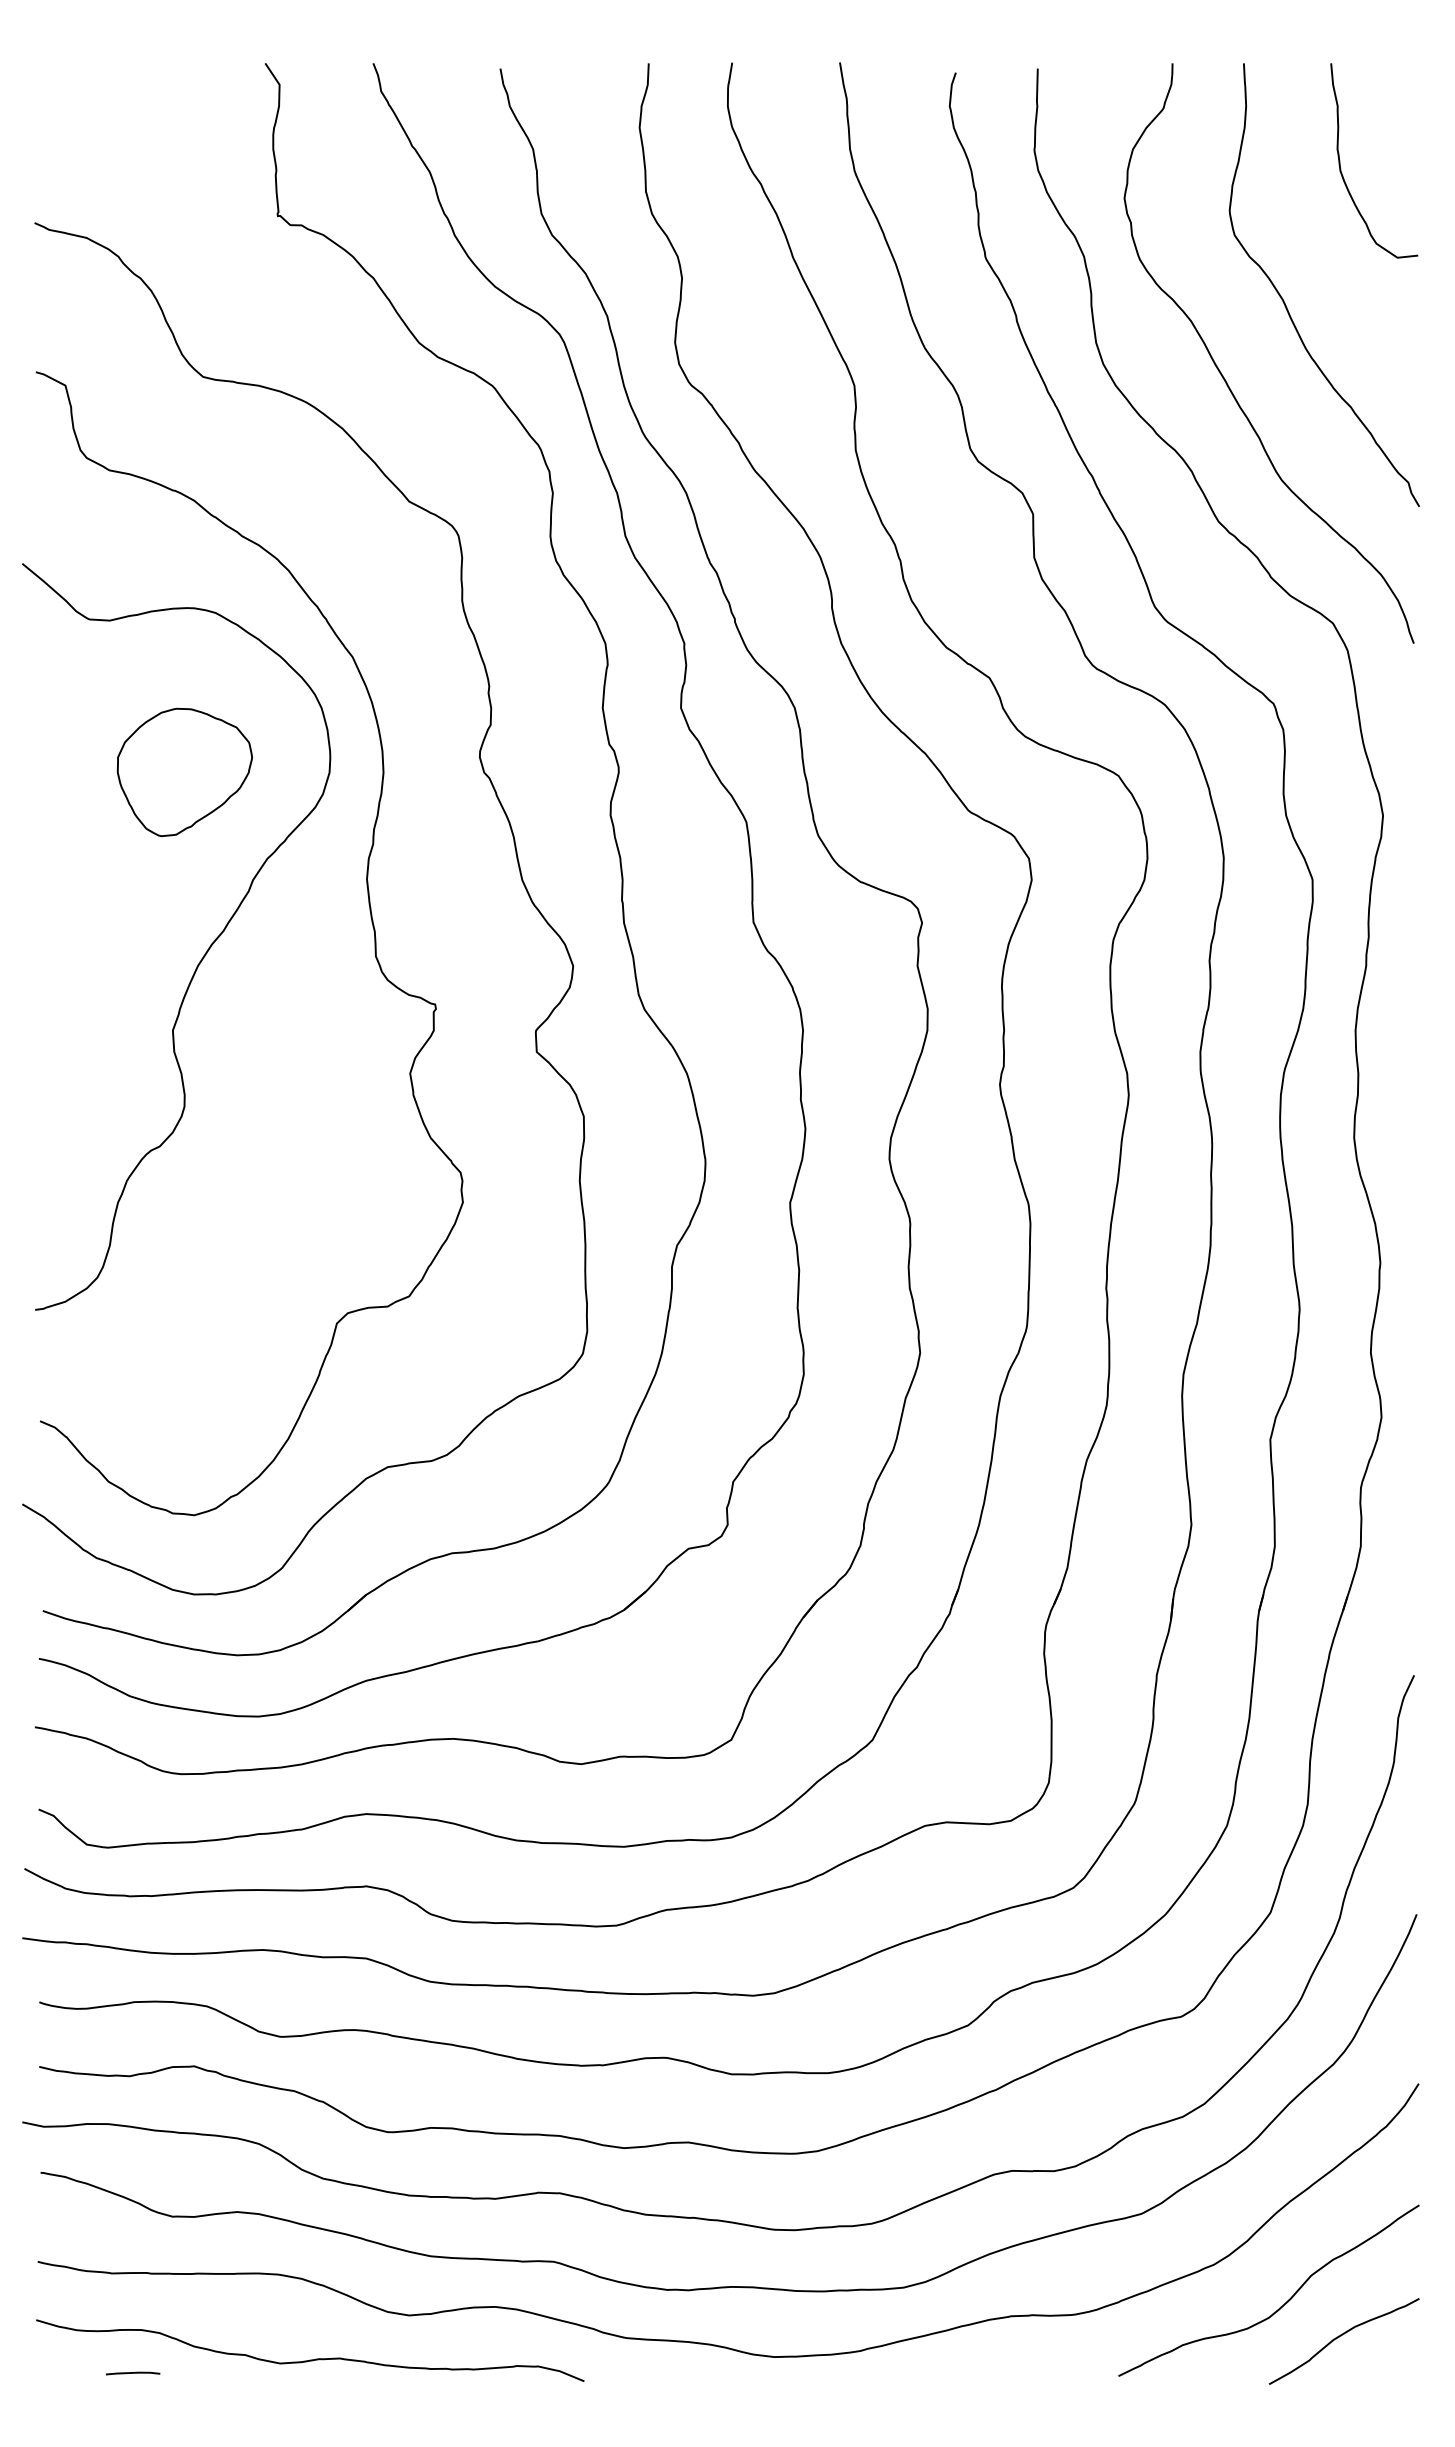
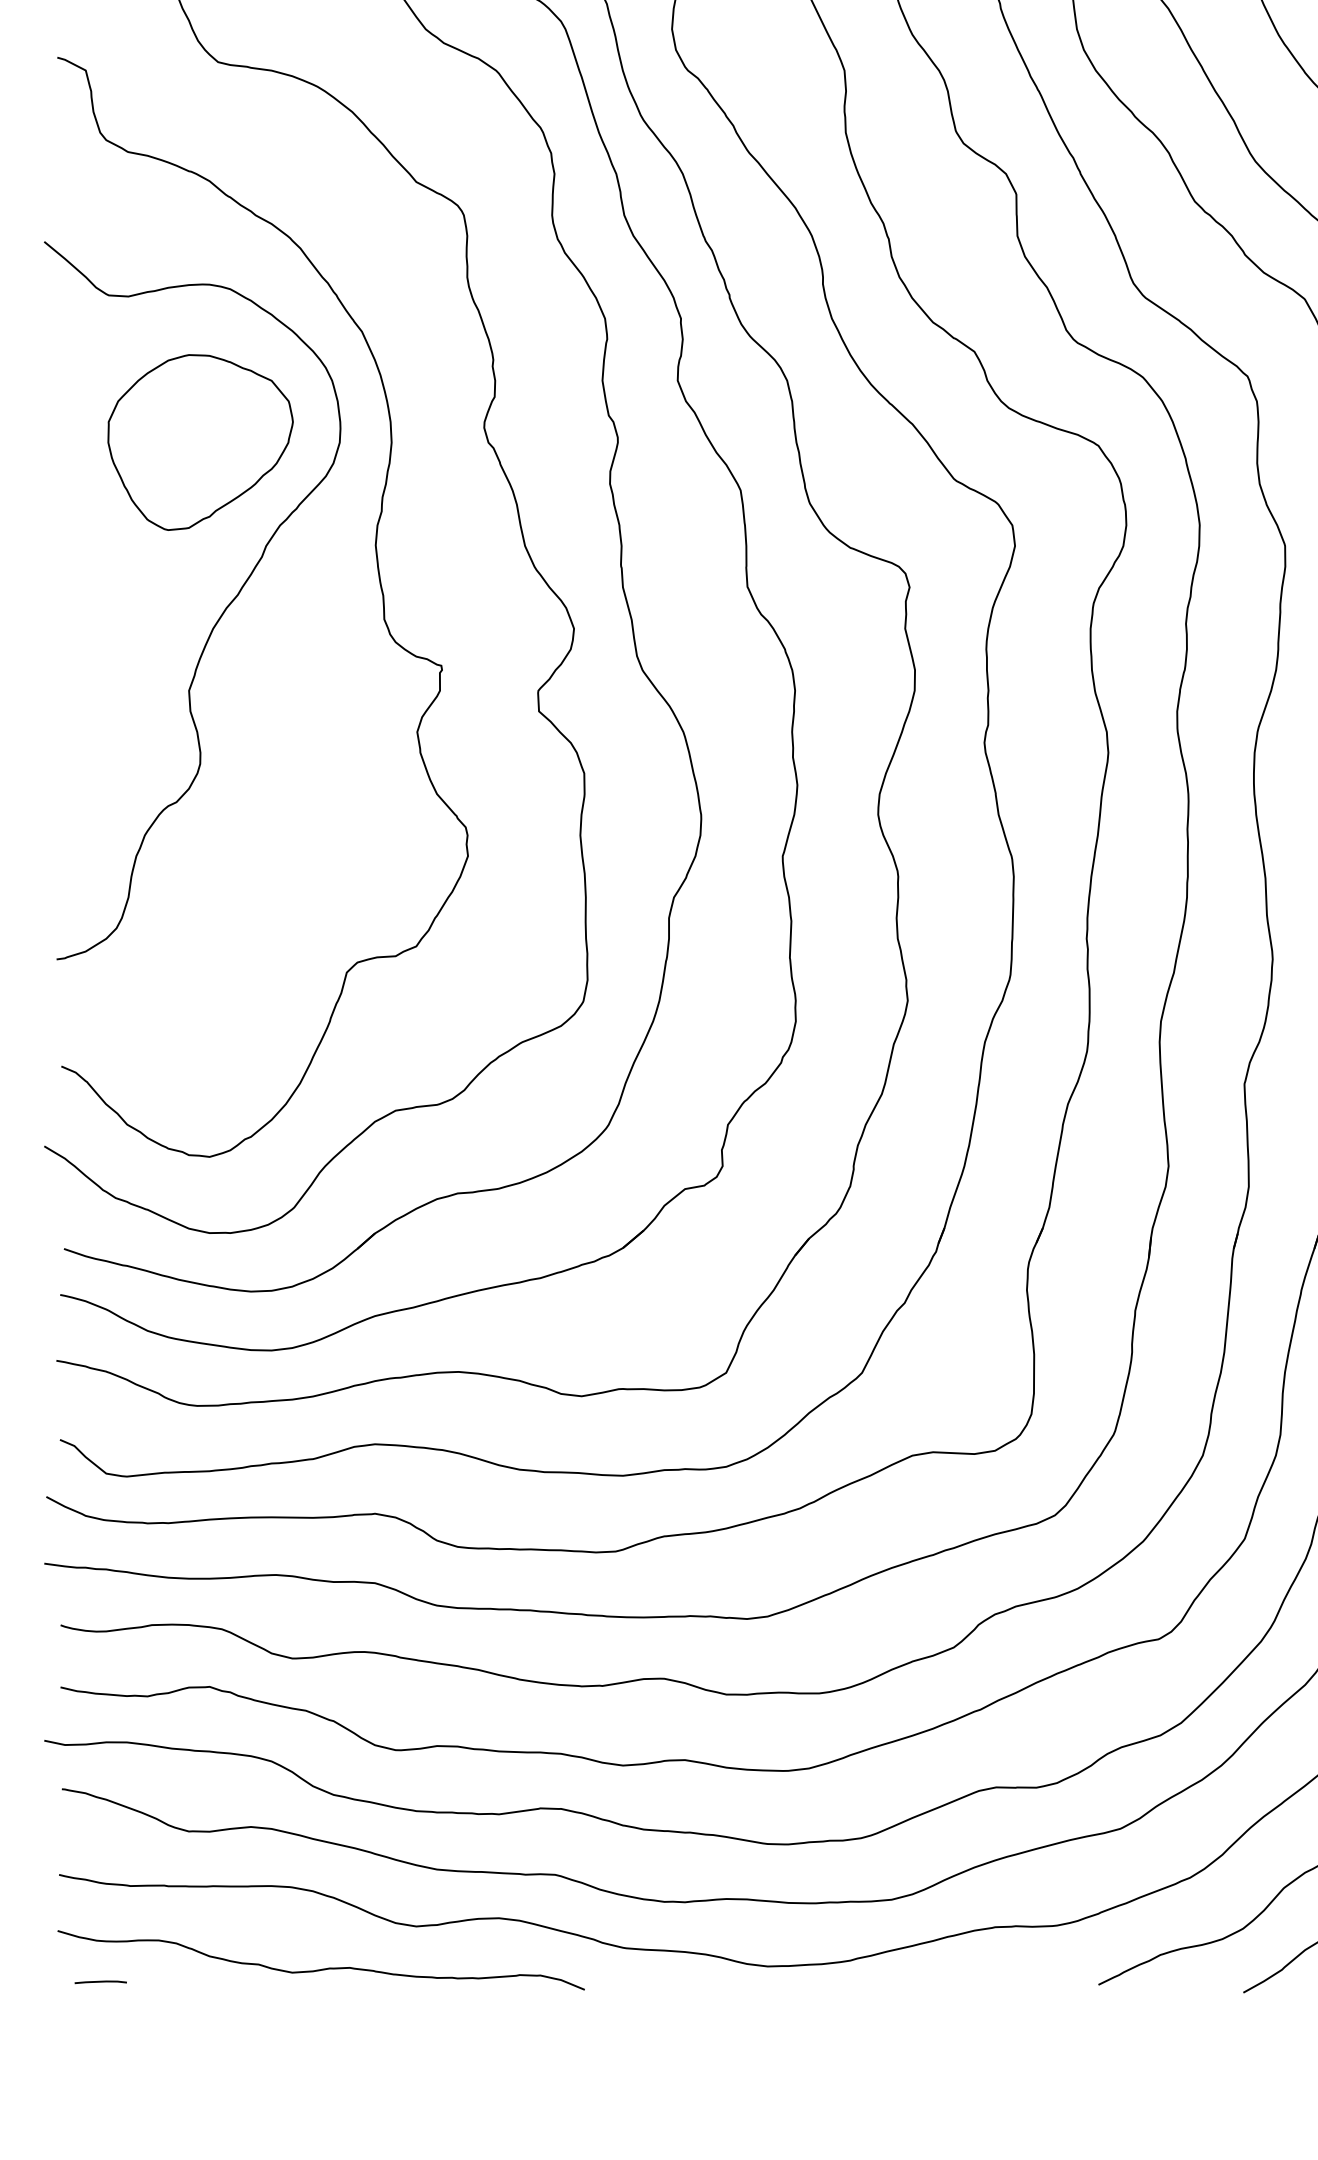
part: (184, 772) -> (200, 442), size x1.43
line: (133, 2373) -> (101, 1982), moved

